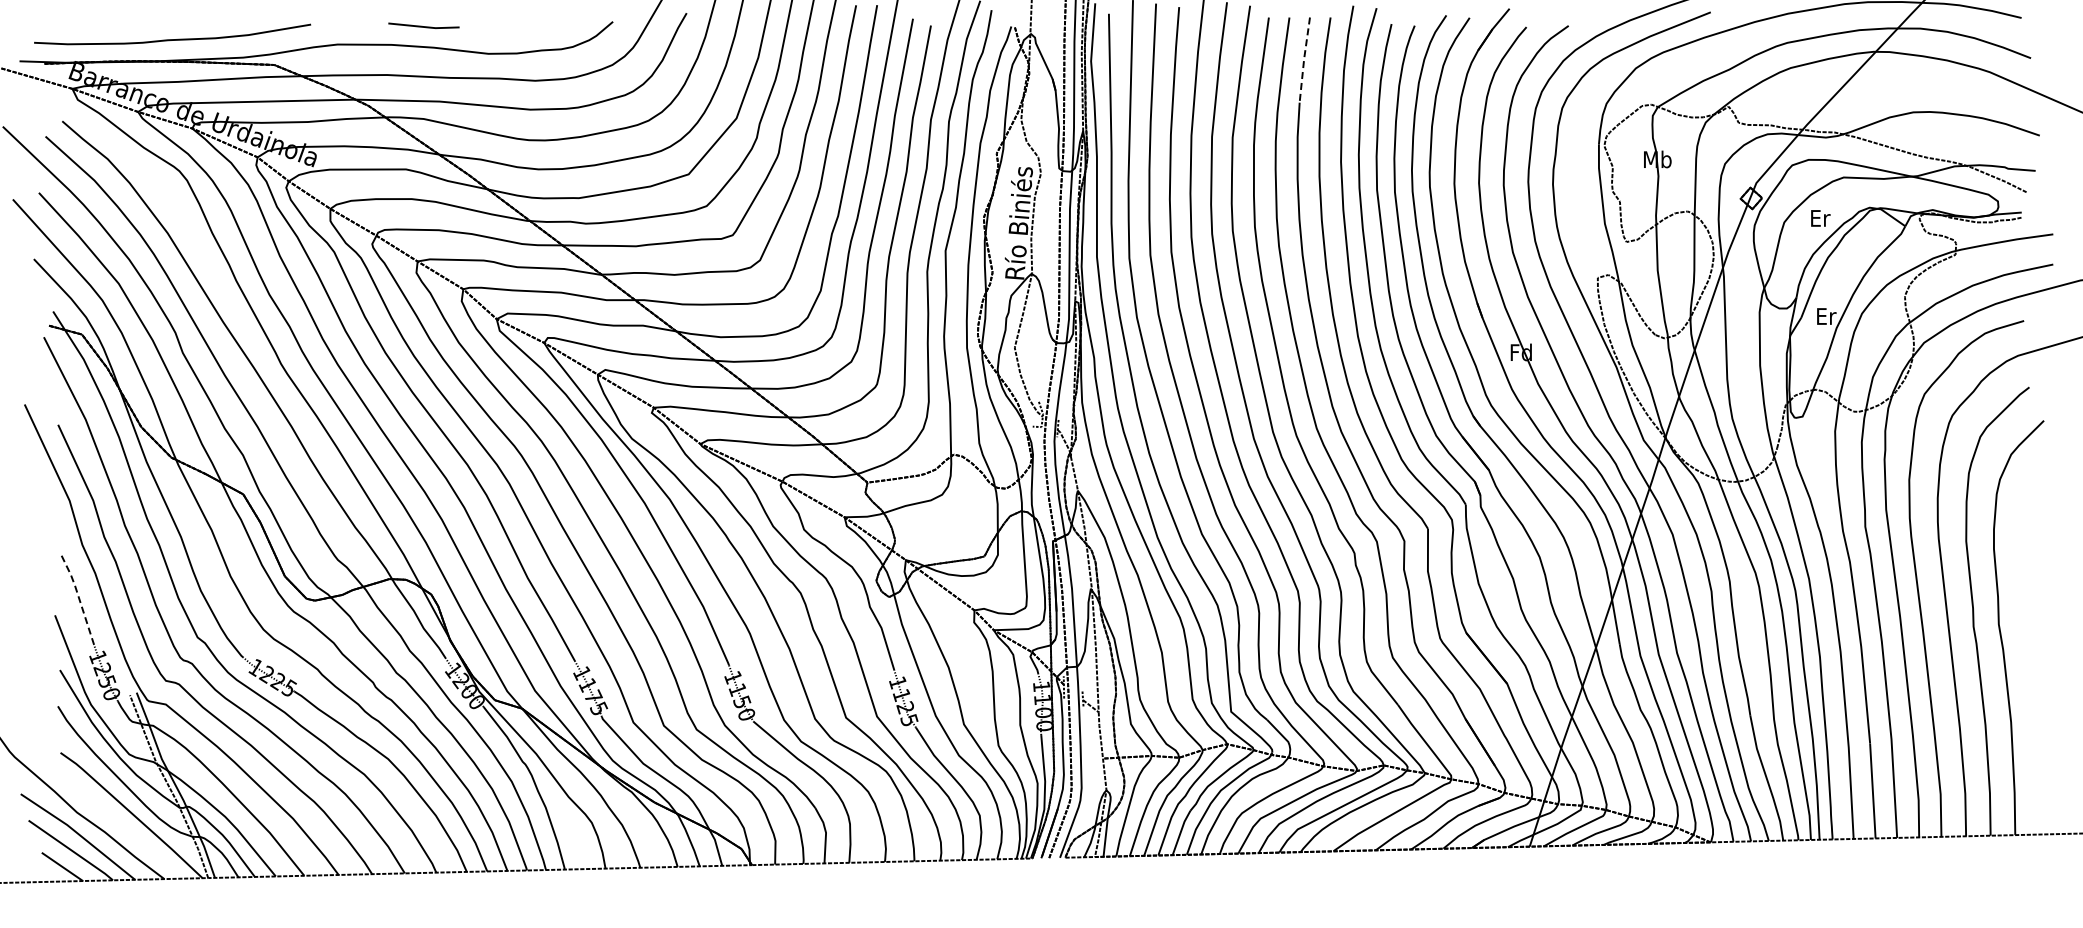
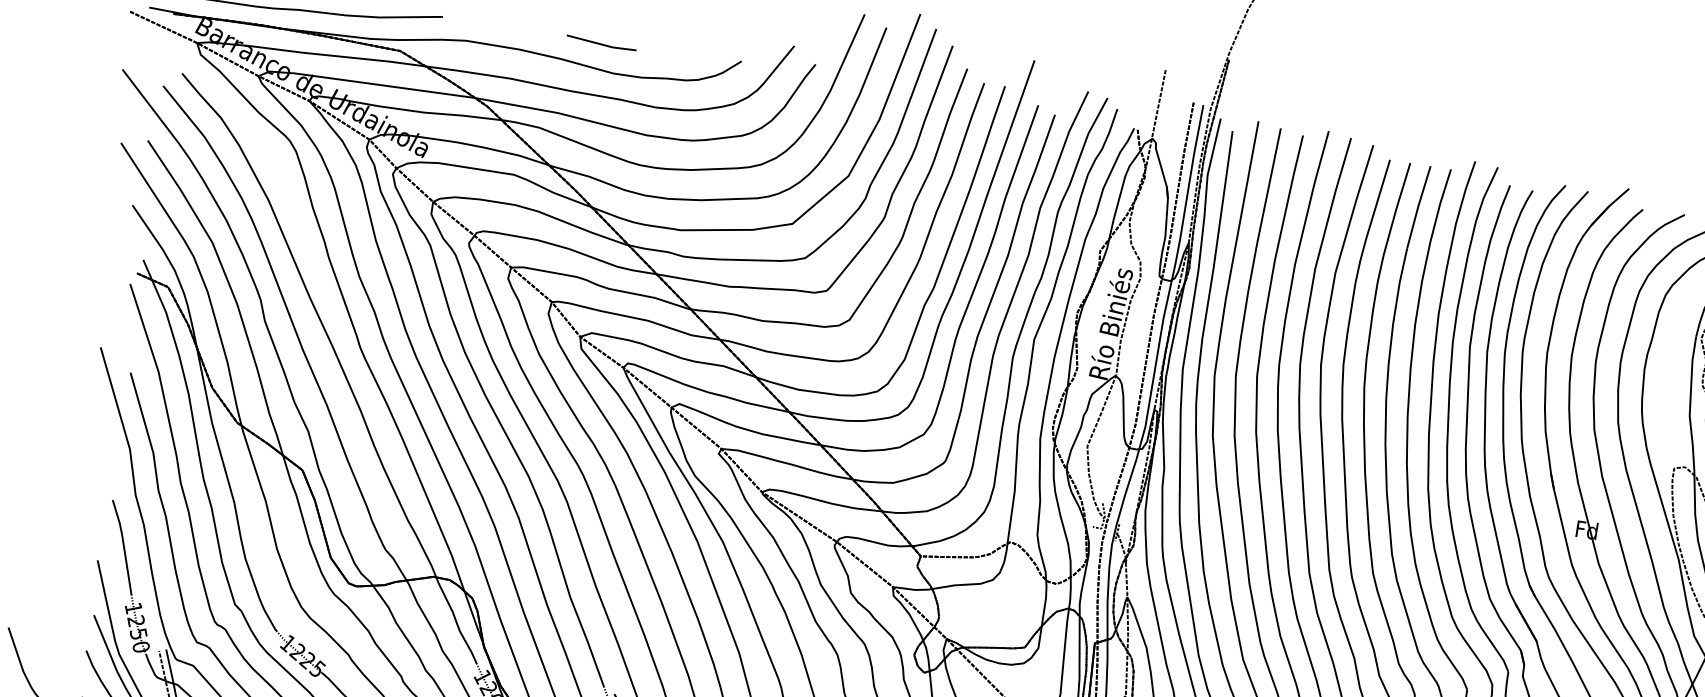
line: (423, 26) -> (601, 43), moved
line: (1304, 59) -> (1418, 206), dashed -> solid
line: (78, 597) -> (123, 546), dashed -> solid

